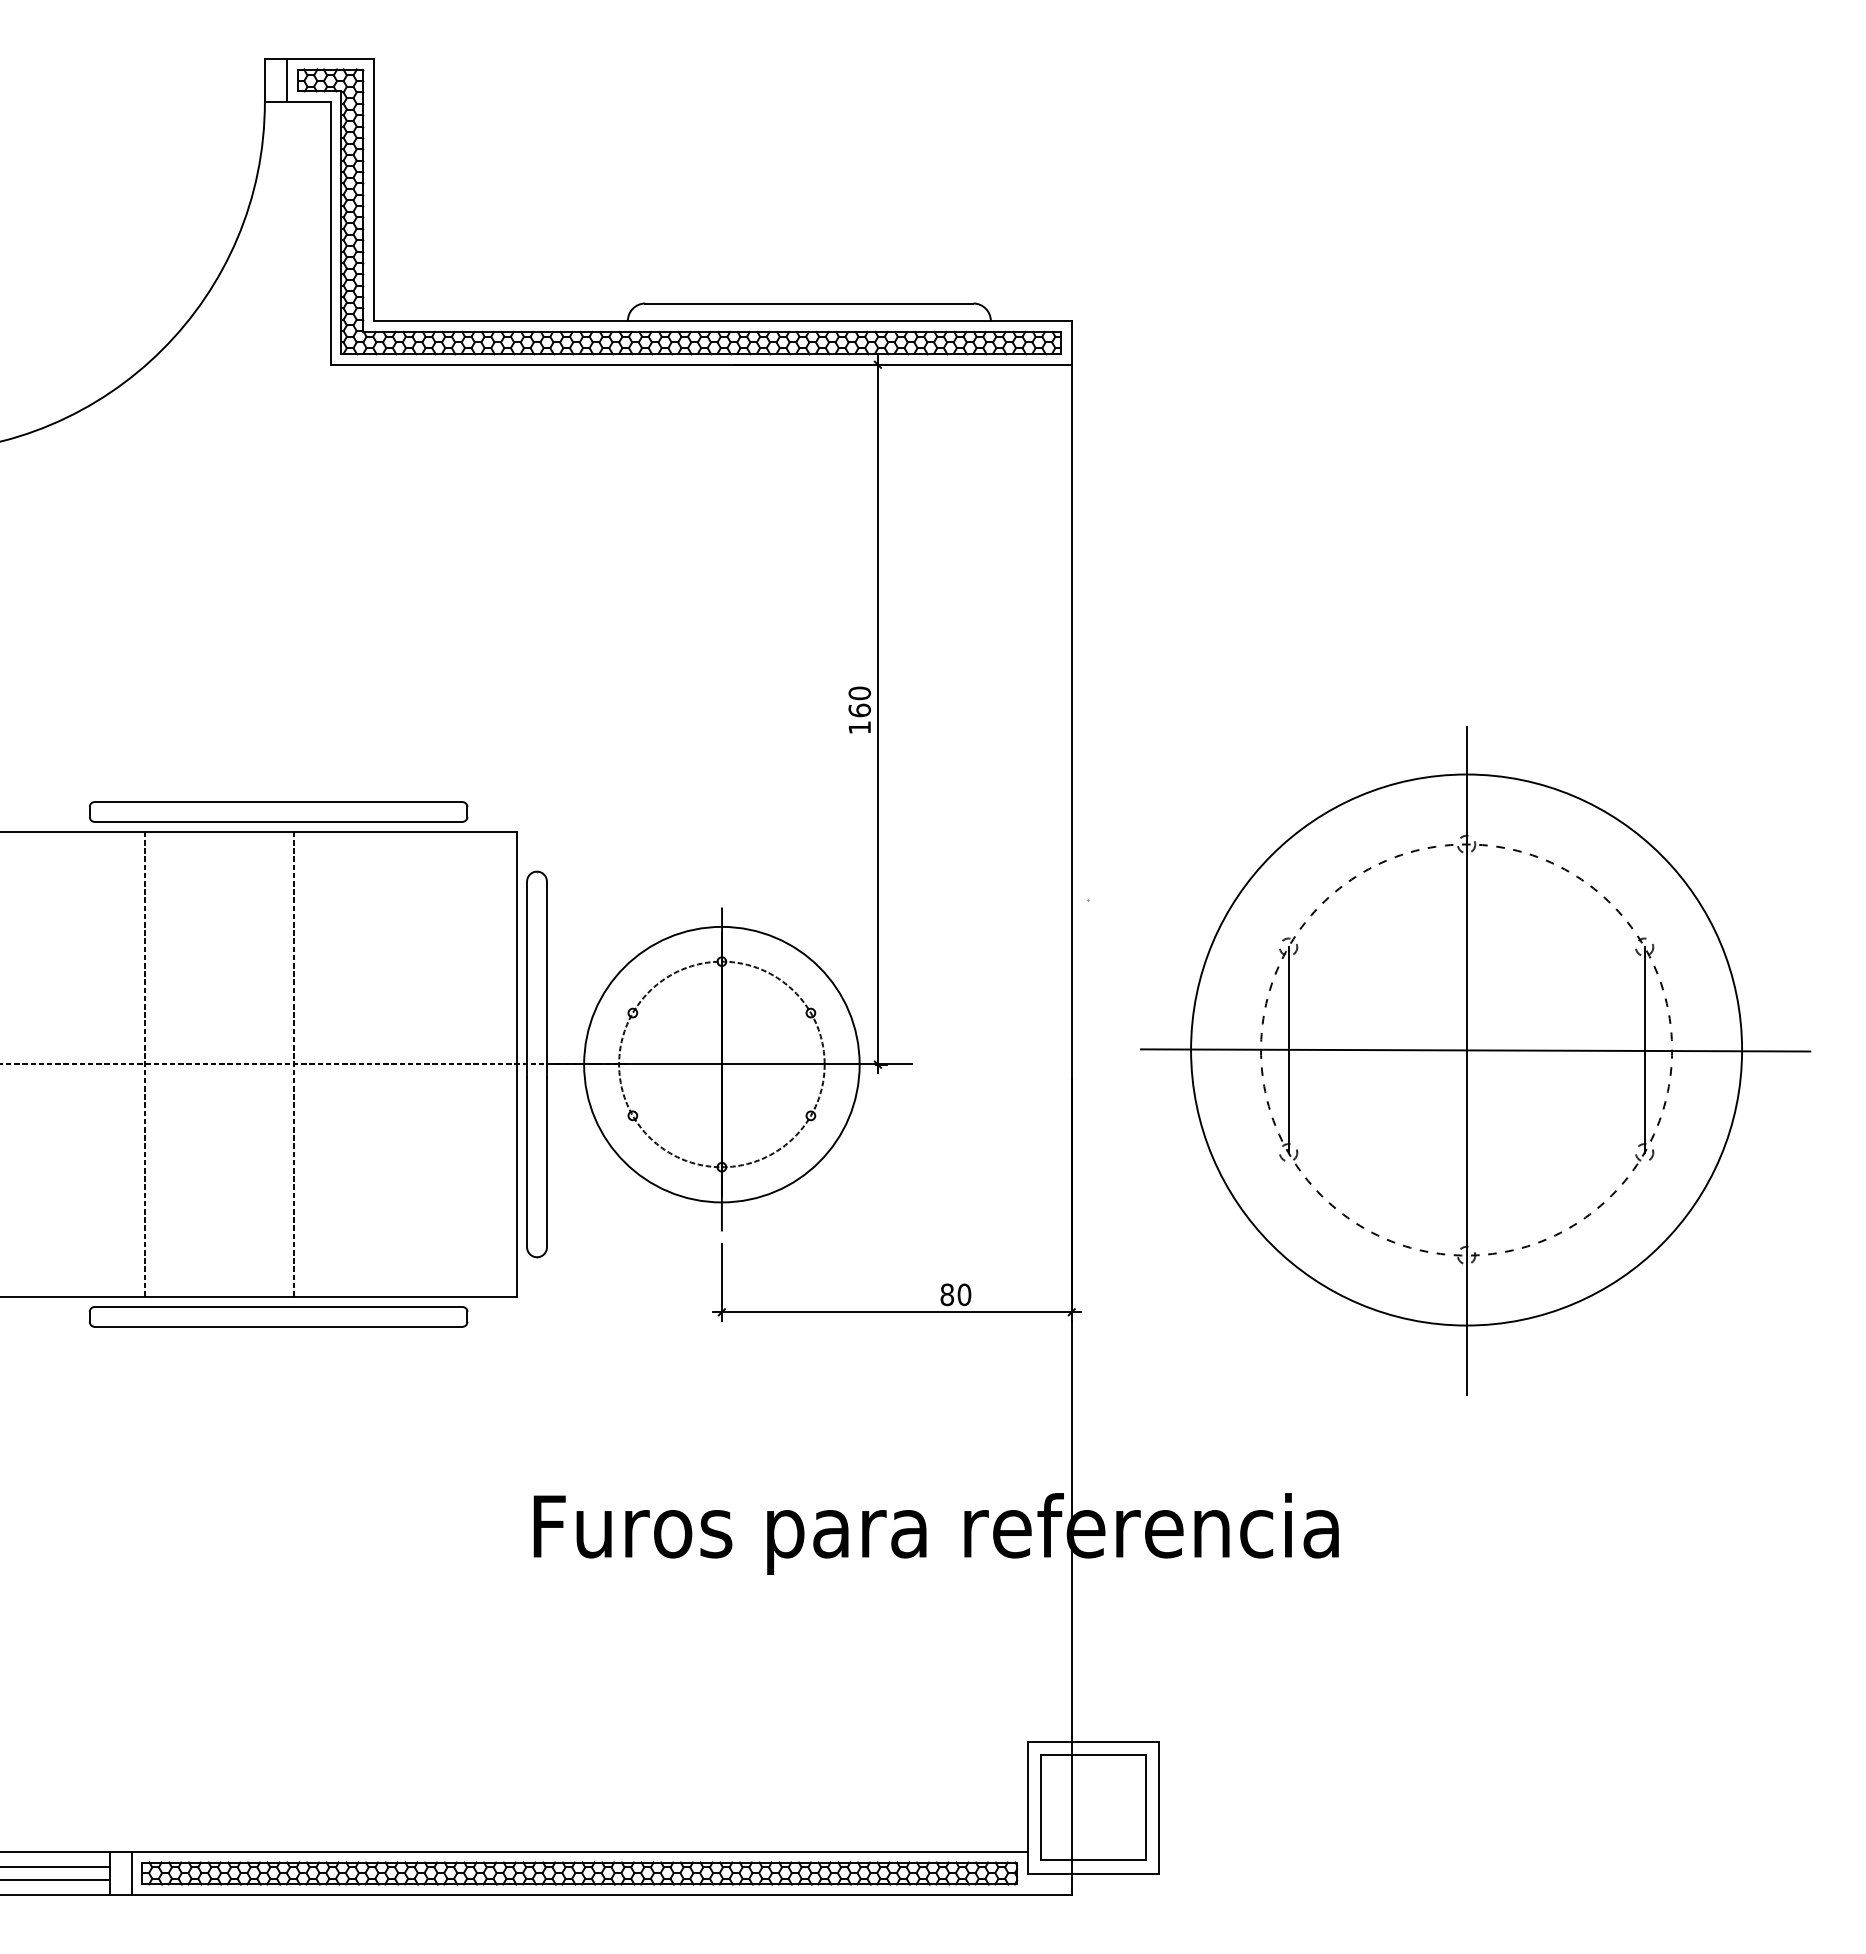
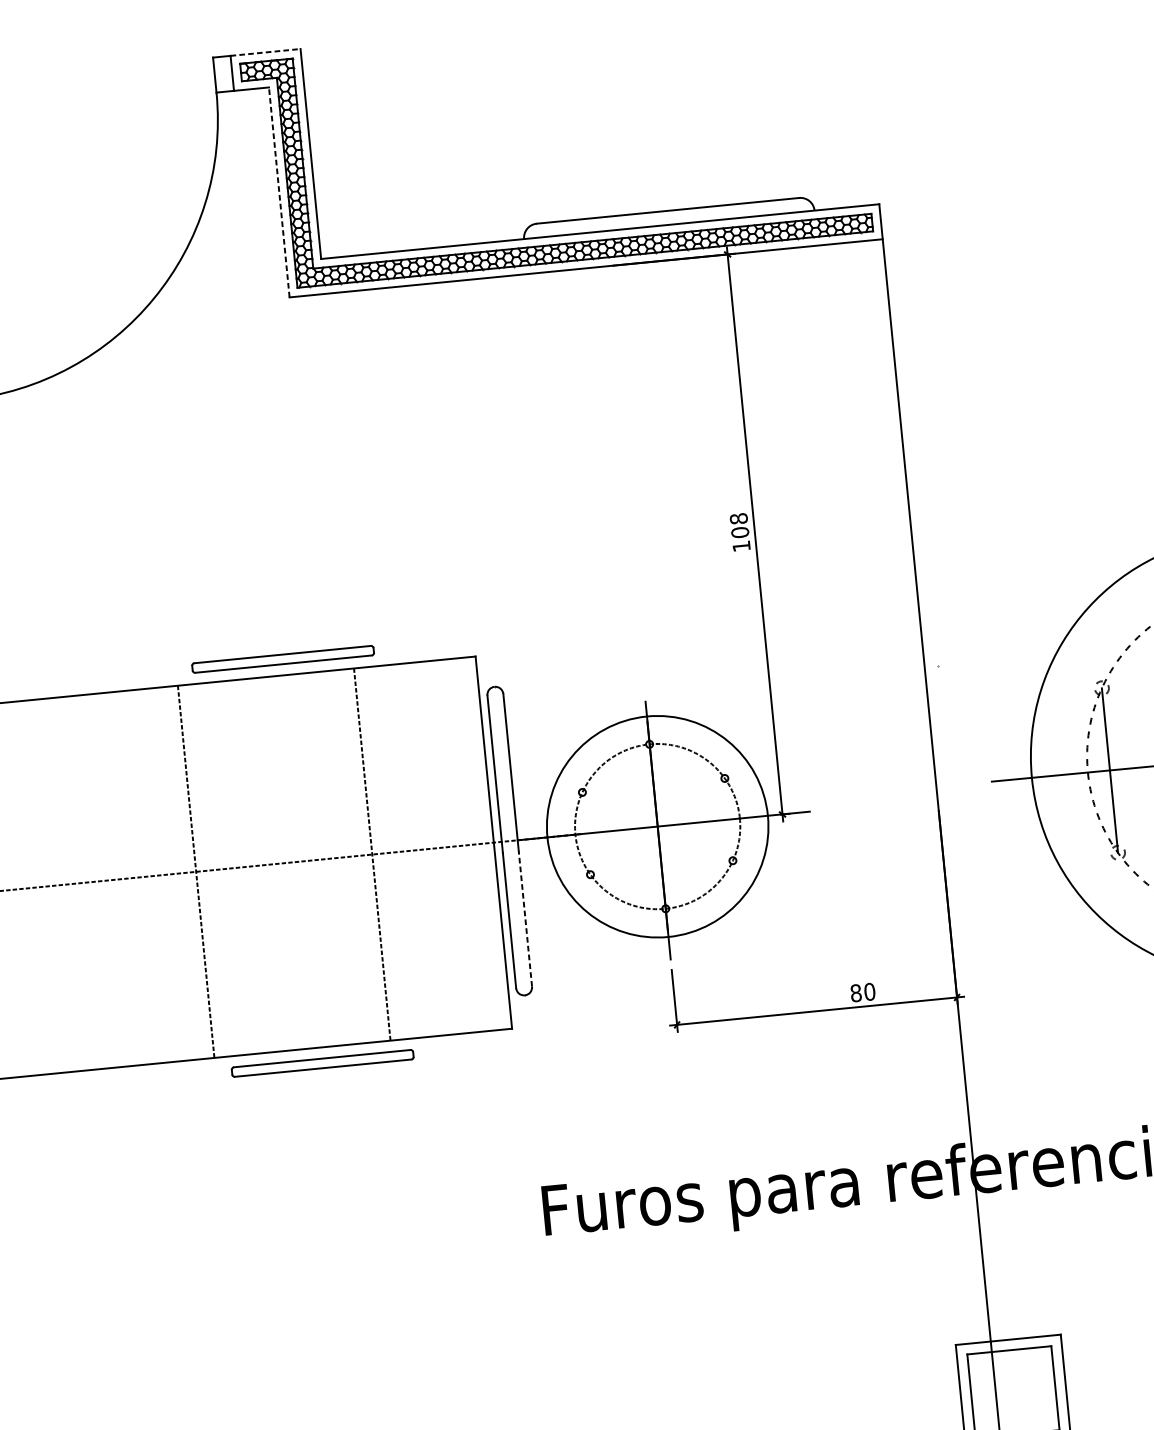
line: (330, 58) -> (265, 52), solid -> dashed
line: (330, 233) -> (279, 192), solid -> dashed
text: (859, 701) -> (739, 525), 160 -> 108
part: (278, 811) -> (283, 658), size x0.6
line: (294, 1064) -> (372, 854), moved
line: (546, 1162) -> (525, 918), solid -> dashed
part: (278, 1316) -> (322, 1063), size x0.6

